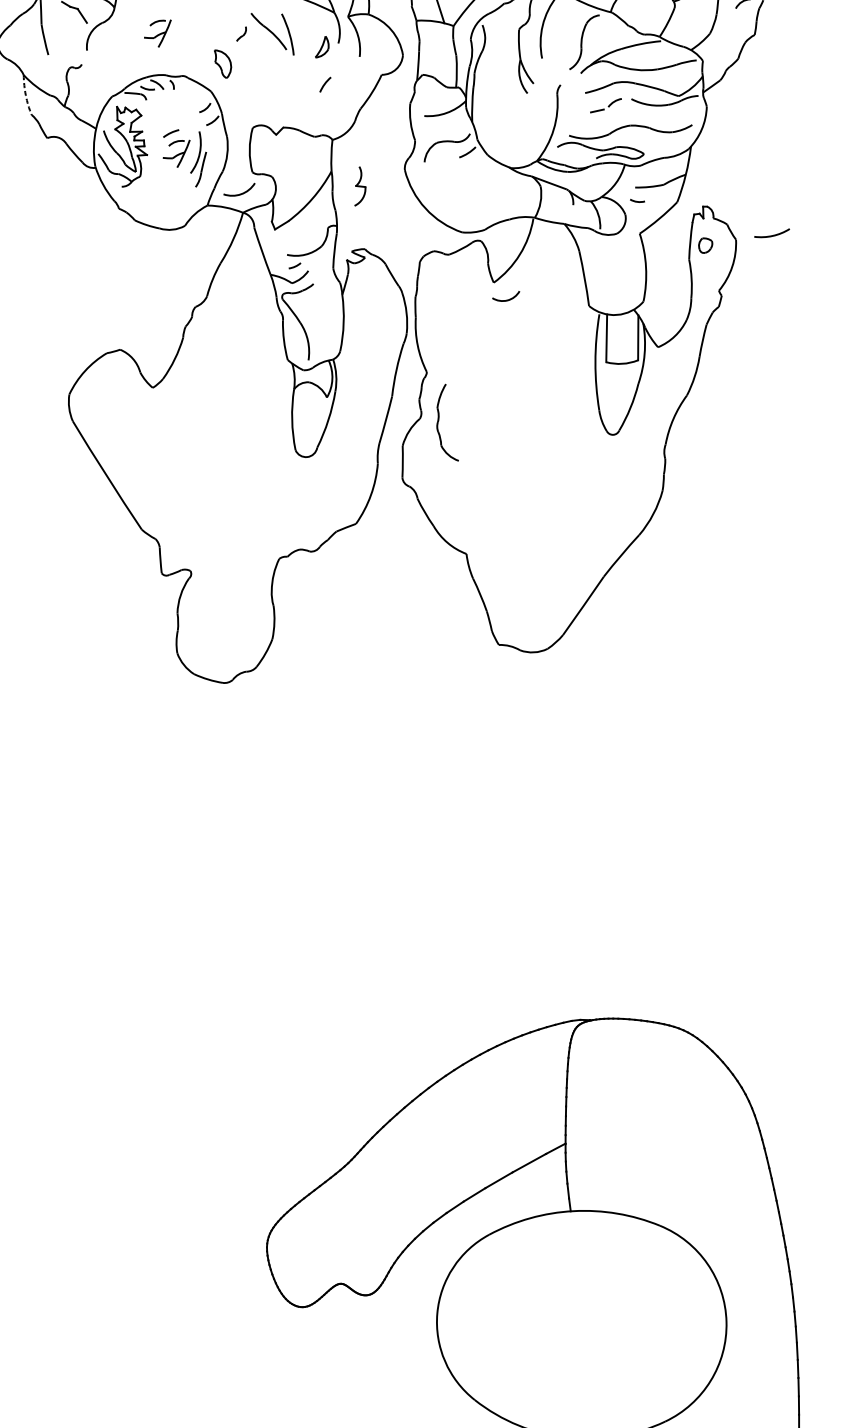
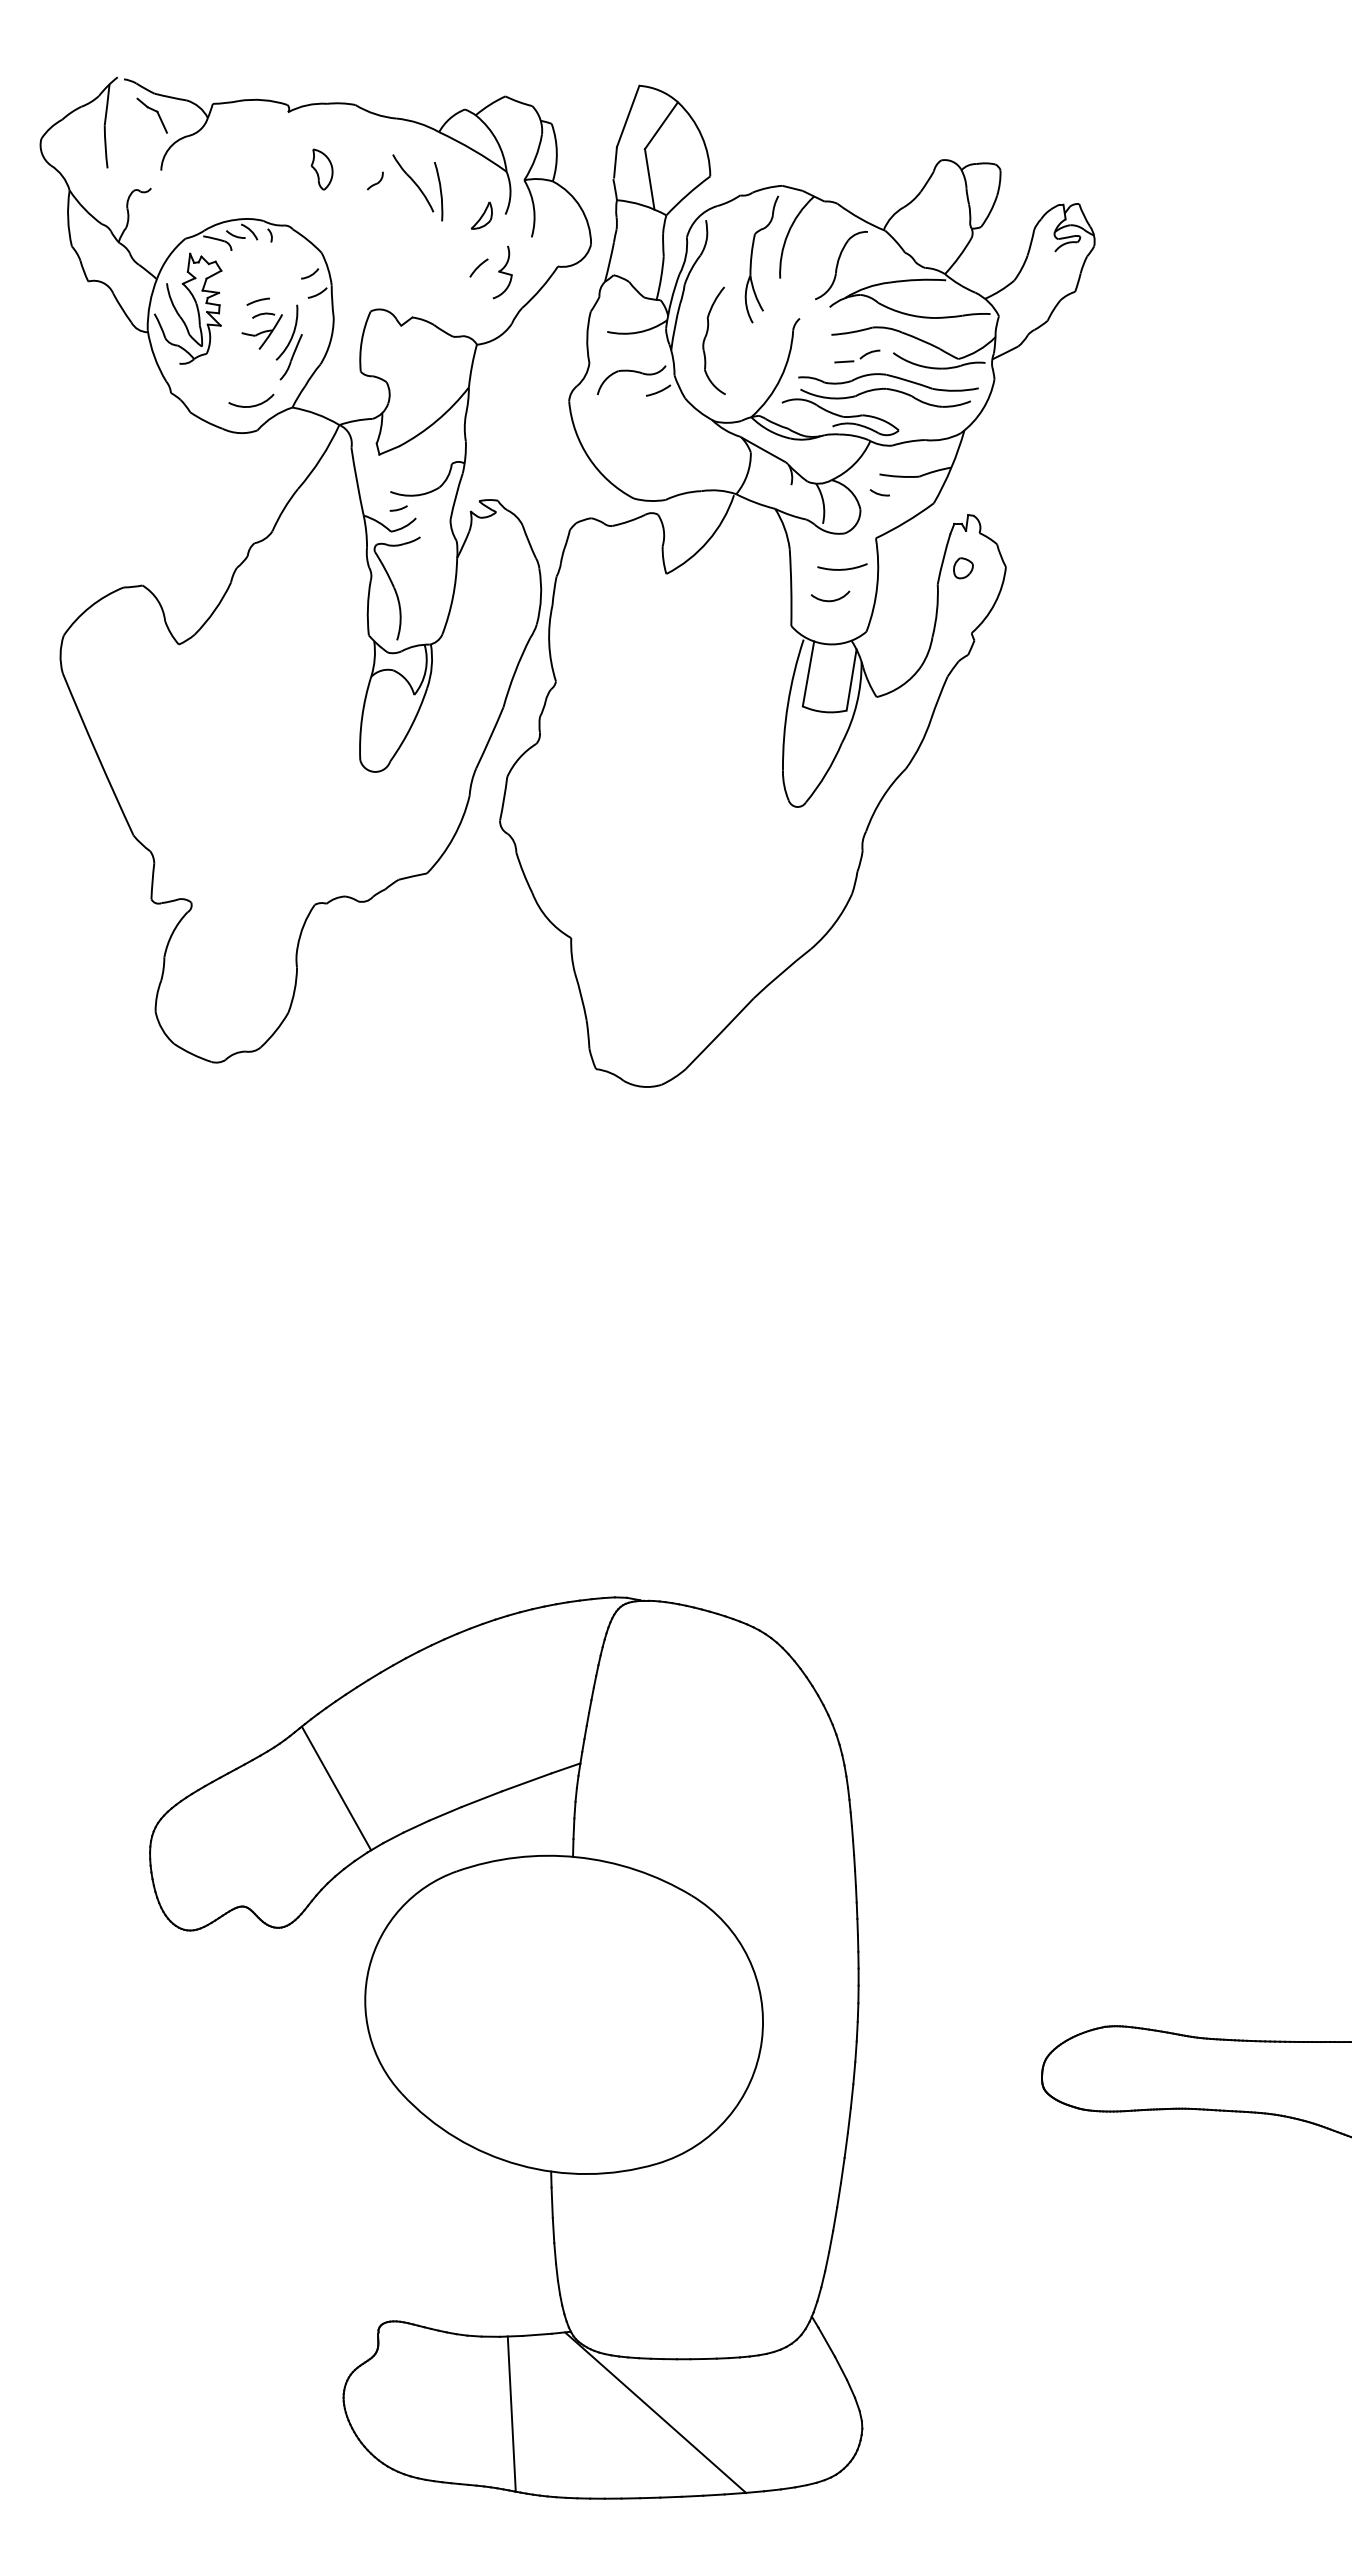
part: (157, 33) -> (261, 162), removed
part: (222, 63) -> (321, 169), moved
arc: (26, 95) -> (68, 218), dashed -> solid
part: (631, 120) -> (888, 382), added
part: (358, 186) -> (502, 272), moved
arc: (240, 193) -> (251, 405), moved
arc: (772, 235) -> (842, 568), moved
arc: (506, 300) -> (830, 600), moved
part: (438, 422) -> (706, 337), moved
line: (393, 1188) -> (336, 1788), added

